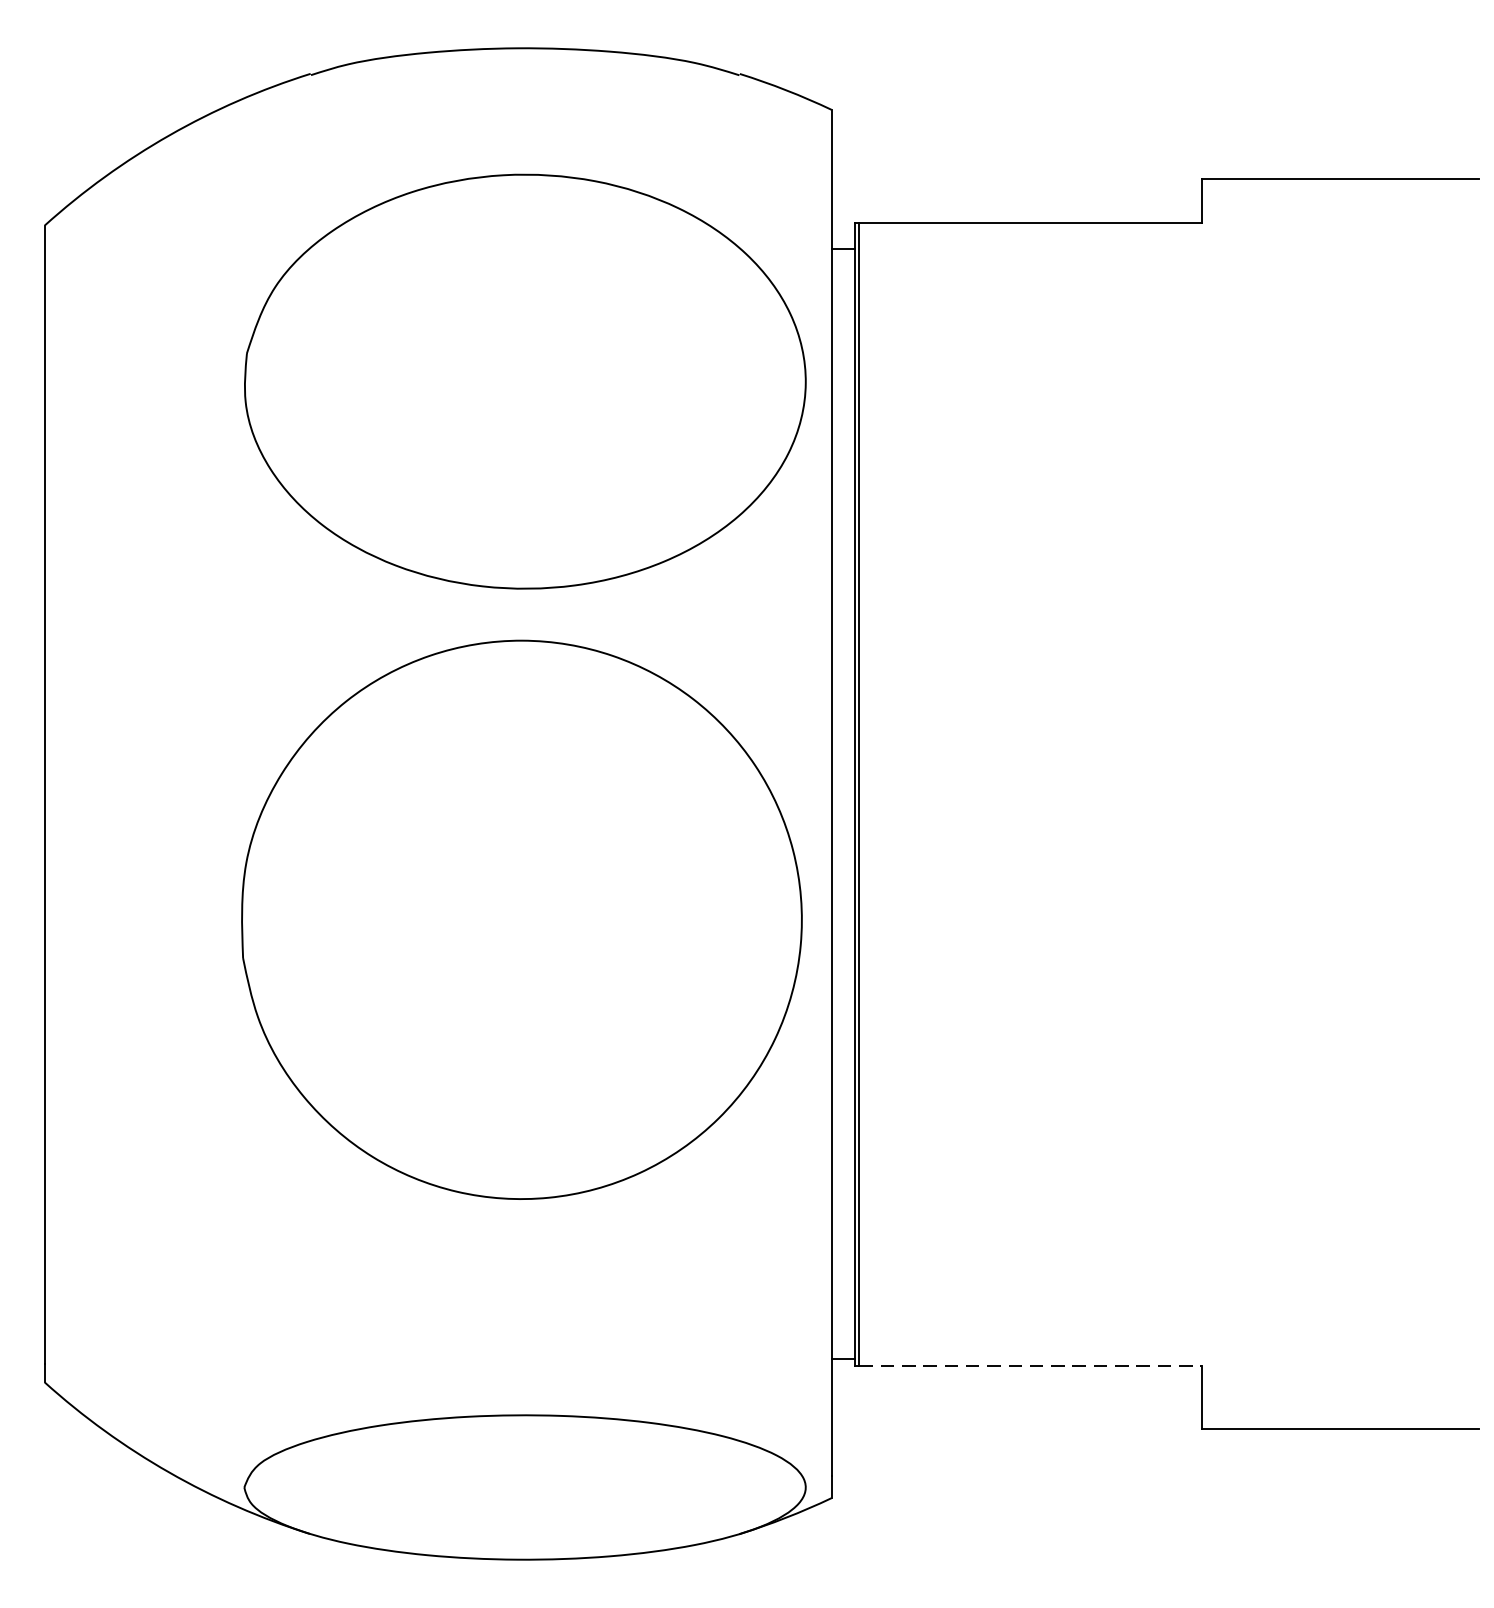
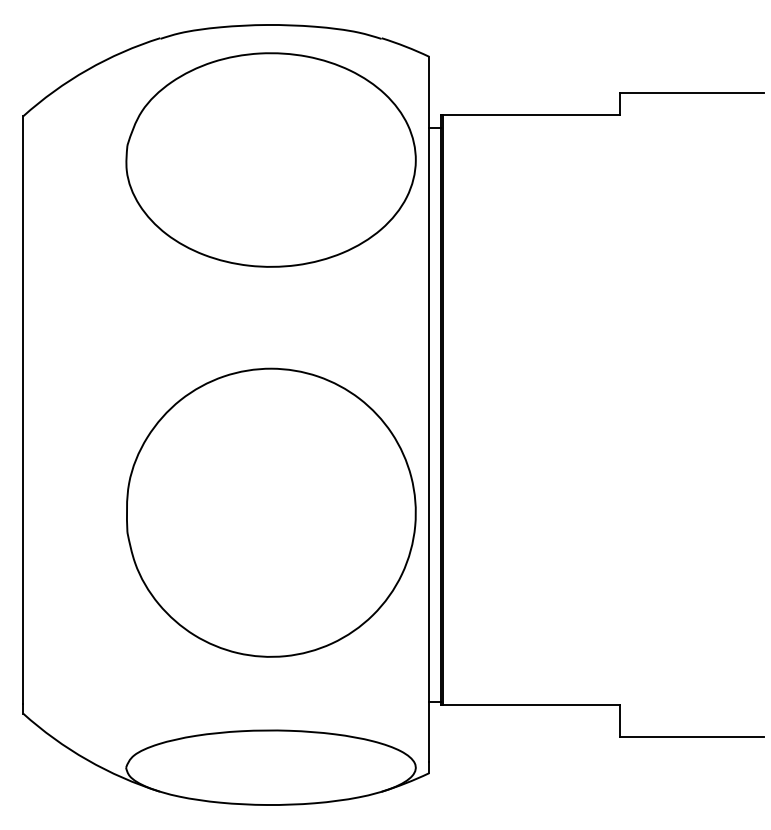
part: (524, 380) -> (270, 159), moved
part: (522, 919) -> (271, 512), moved
line: (1031, 1366) -> (532, 705), dashed -> solid

